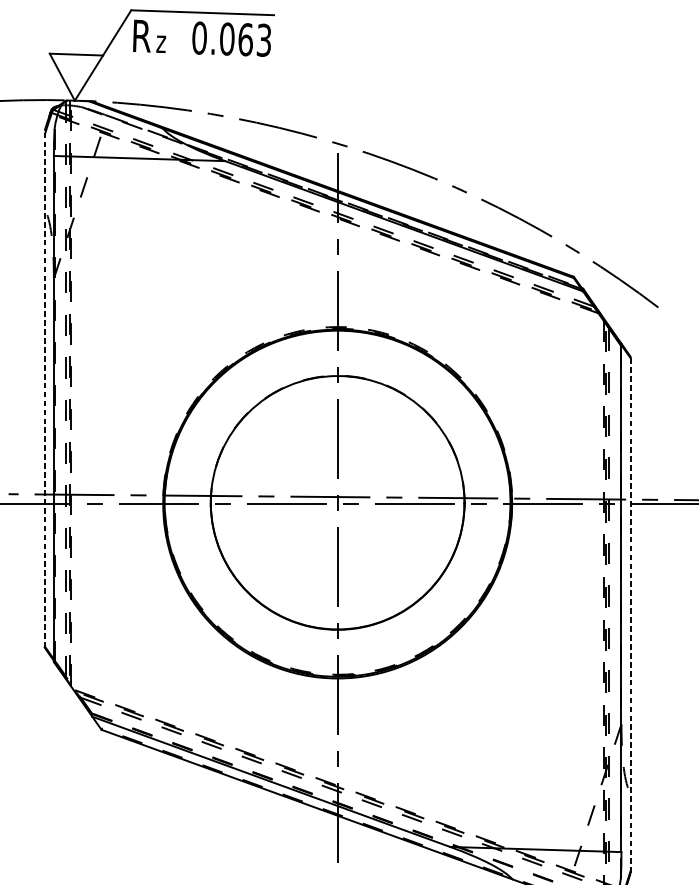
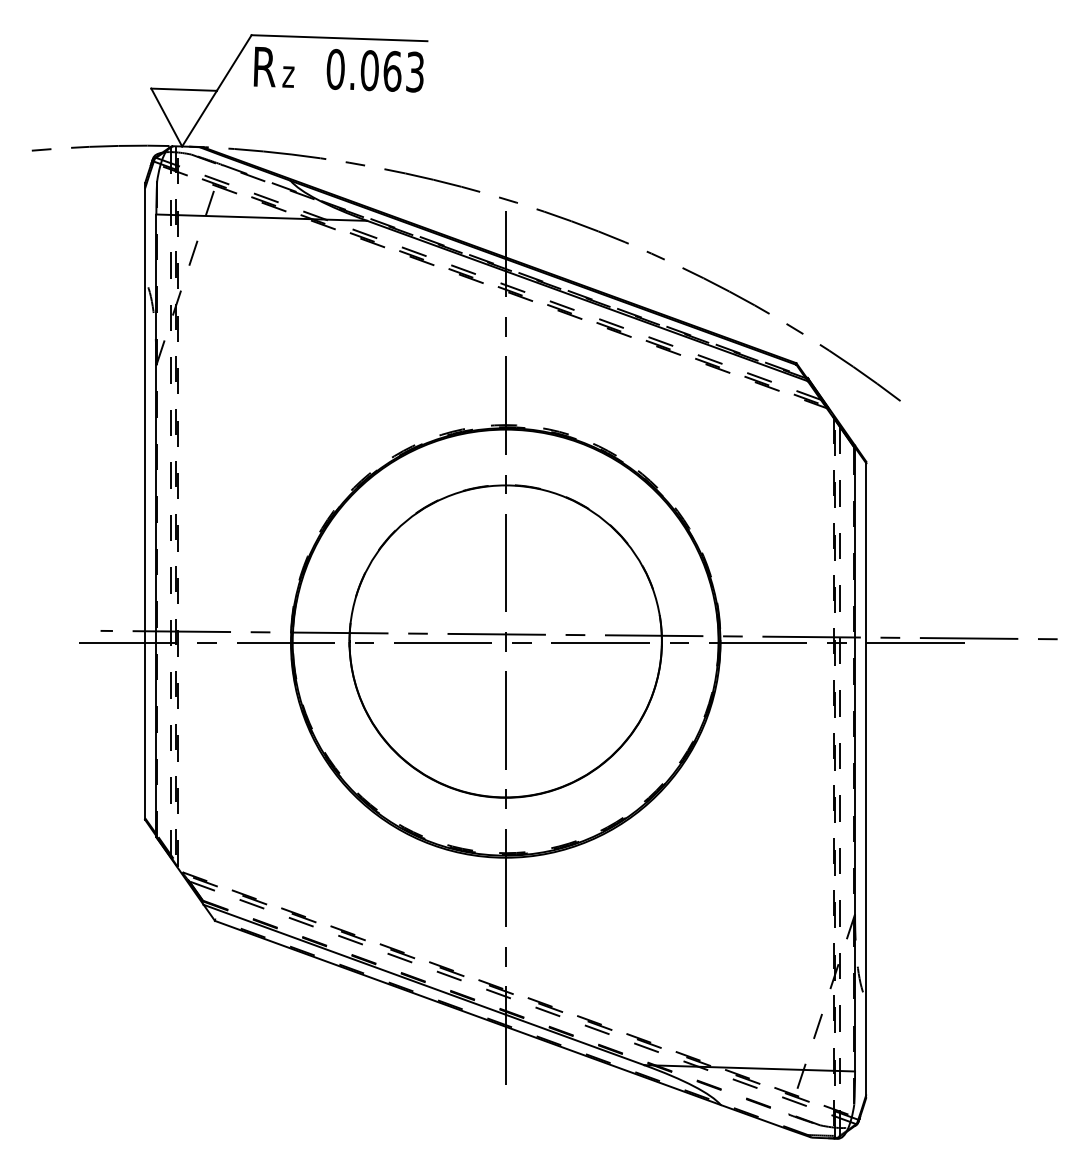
line: (45, 389) -> (145, 501), dashed -> solid
line: (630, 614) -> (866, 779), dashed -> solid

